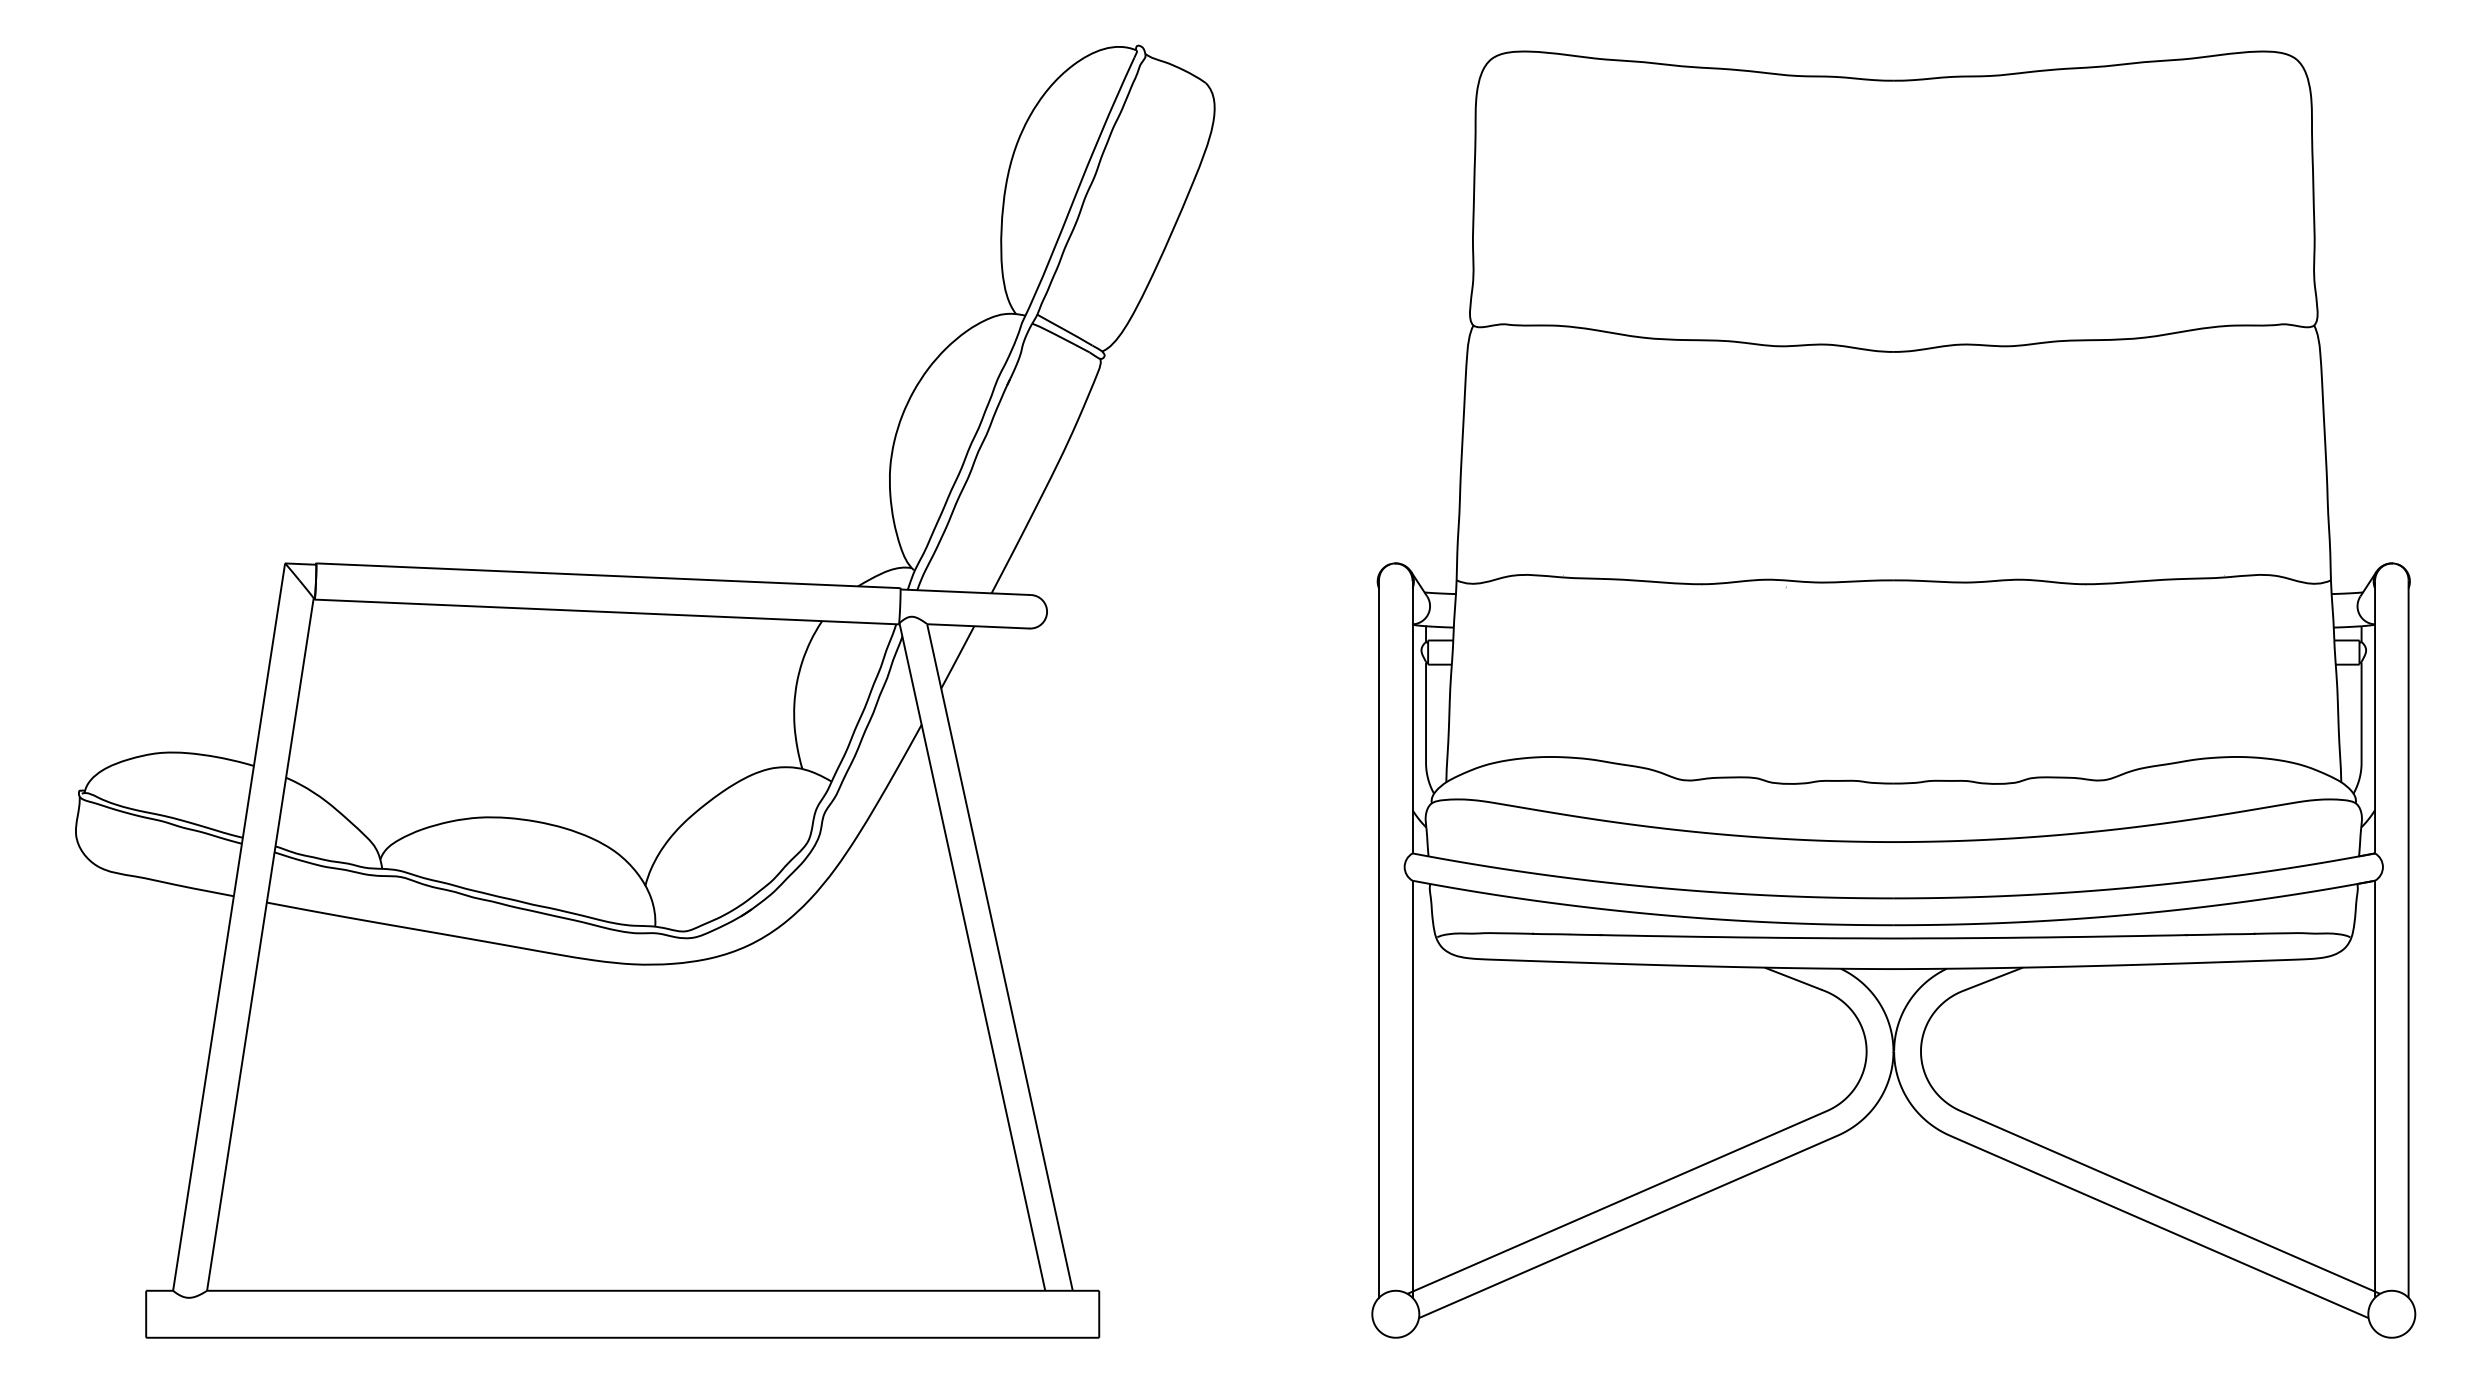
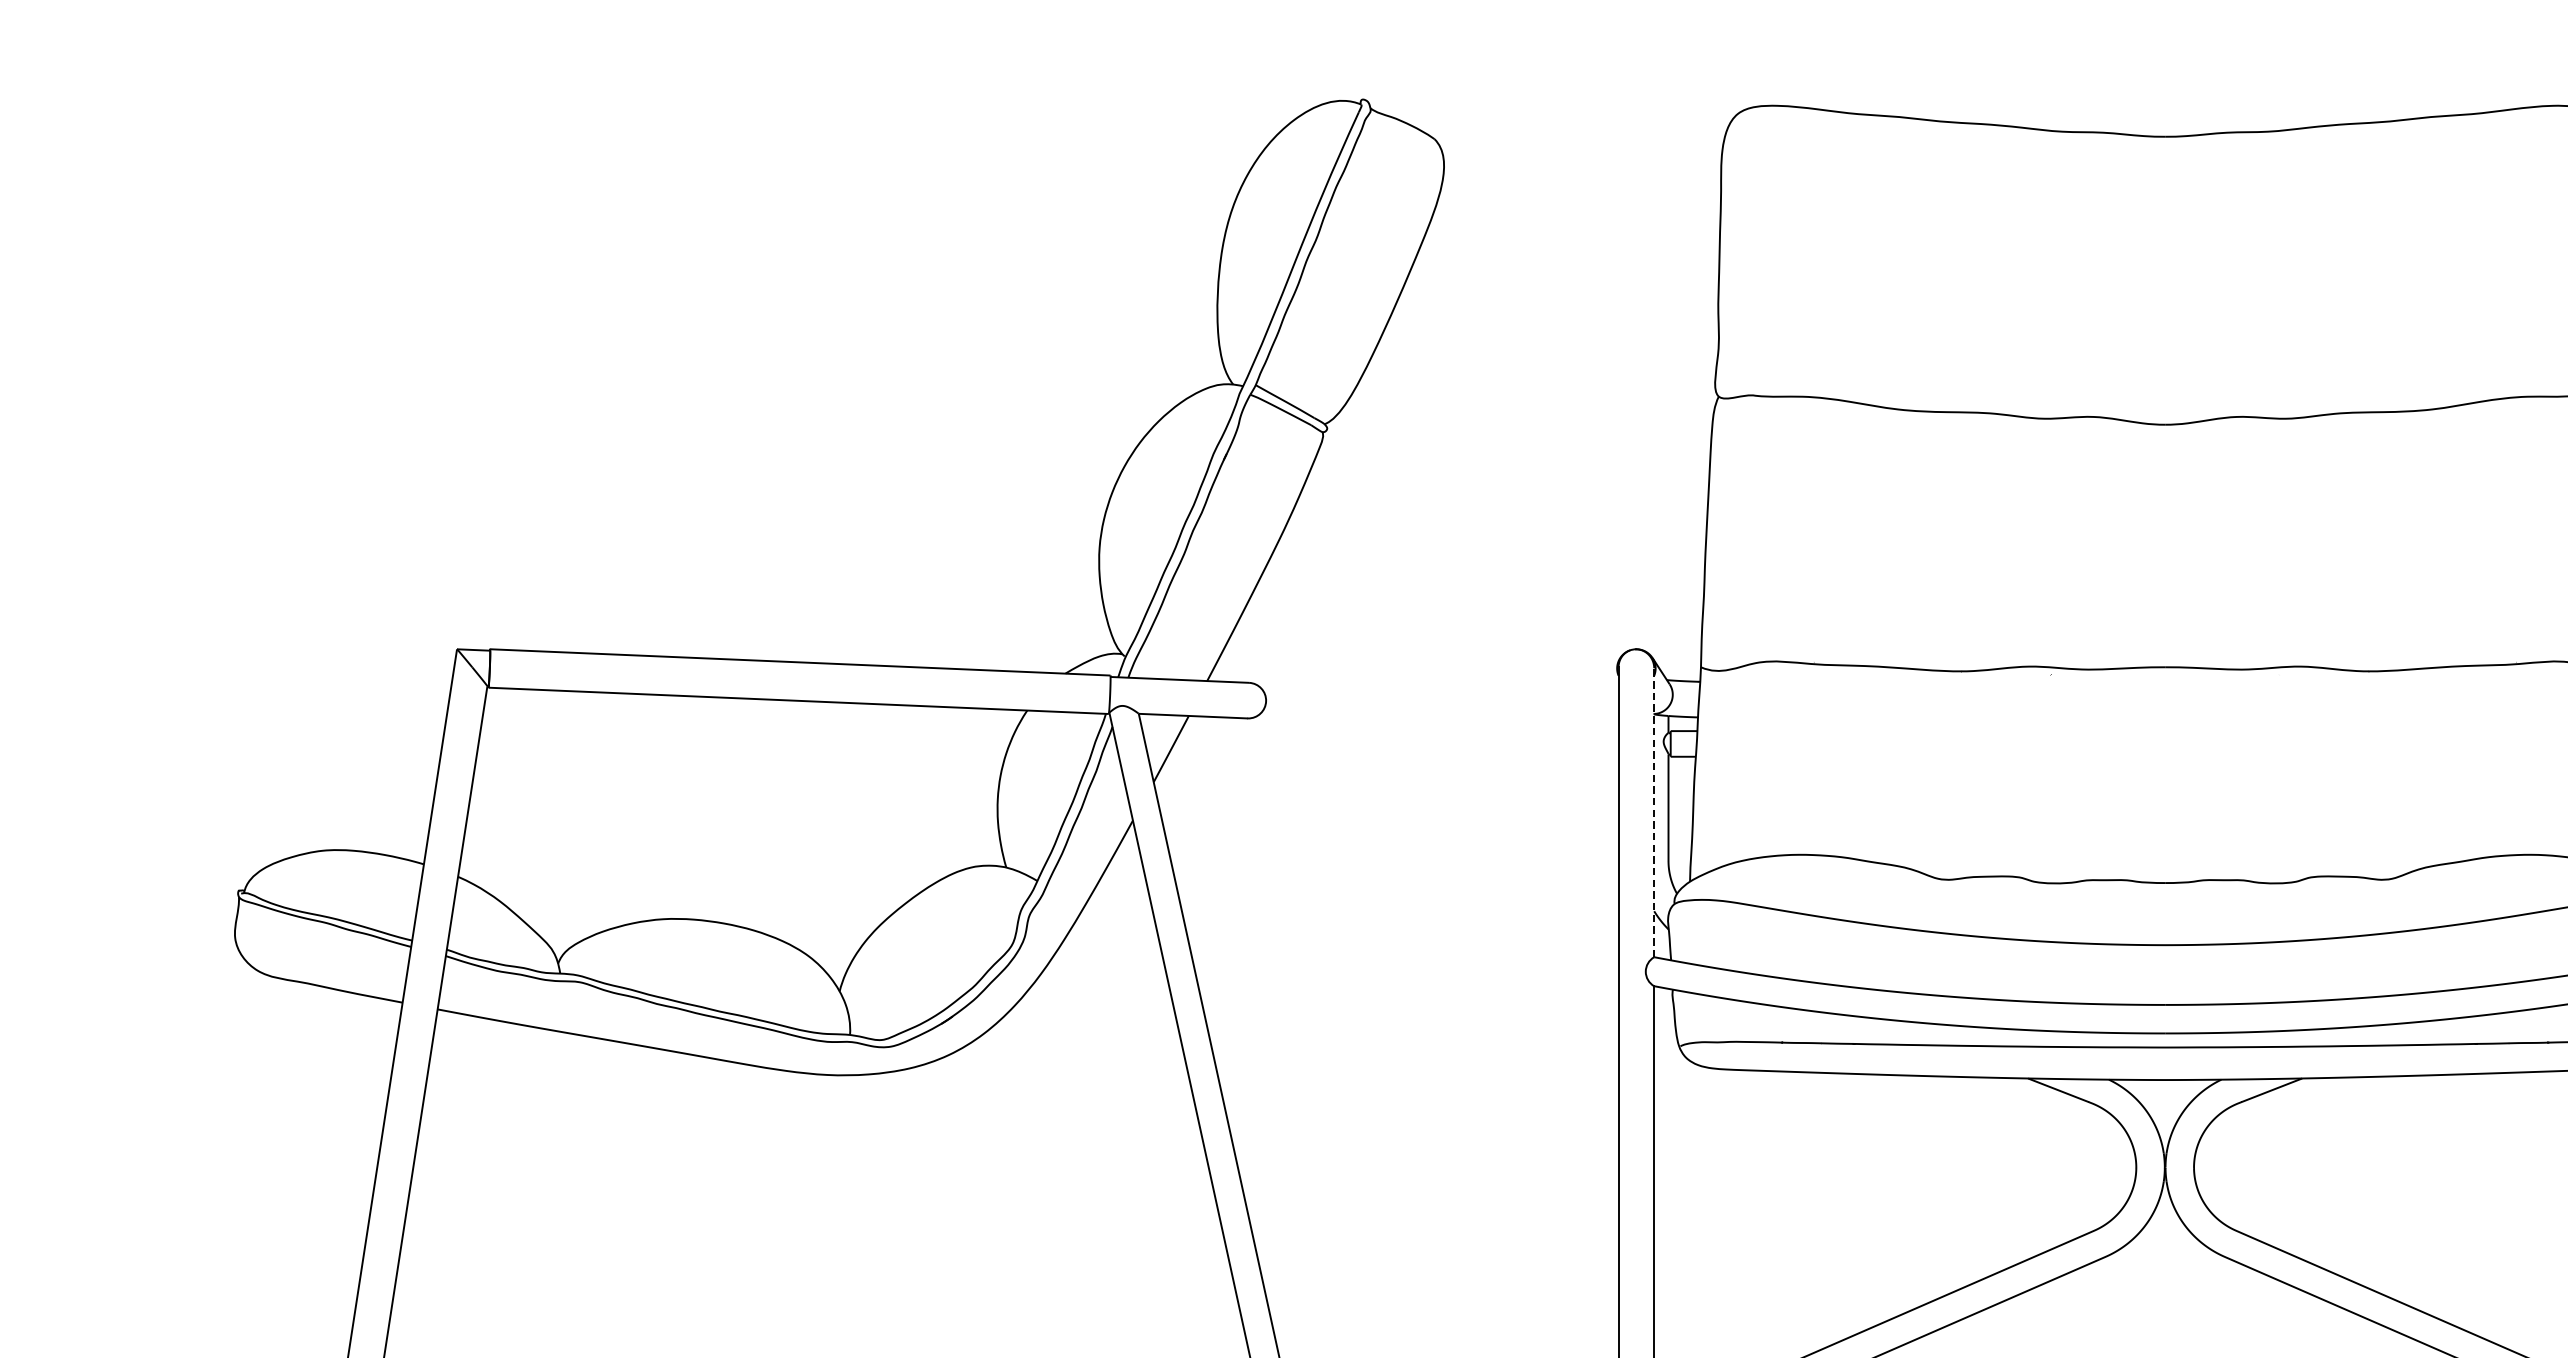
line: (1412, 716) -> (1654, 811), solid -> dashed

